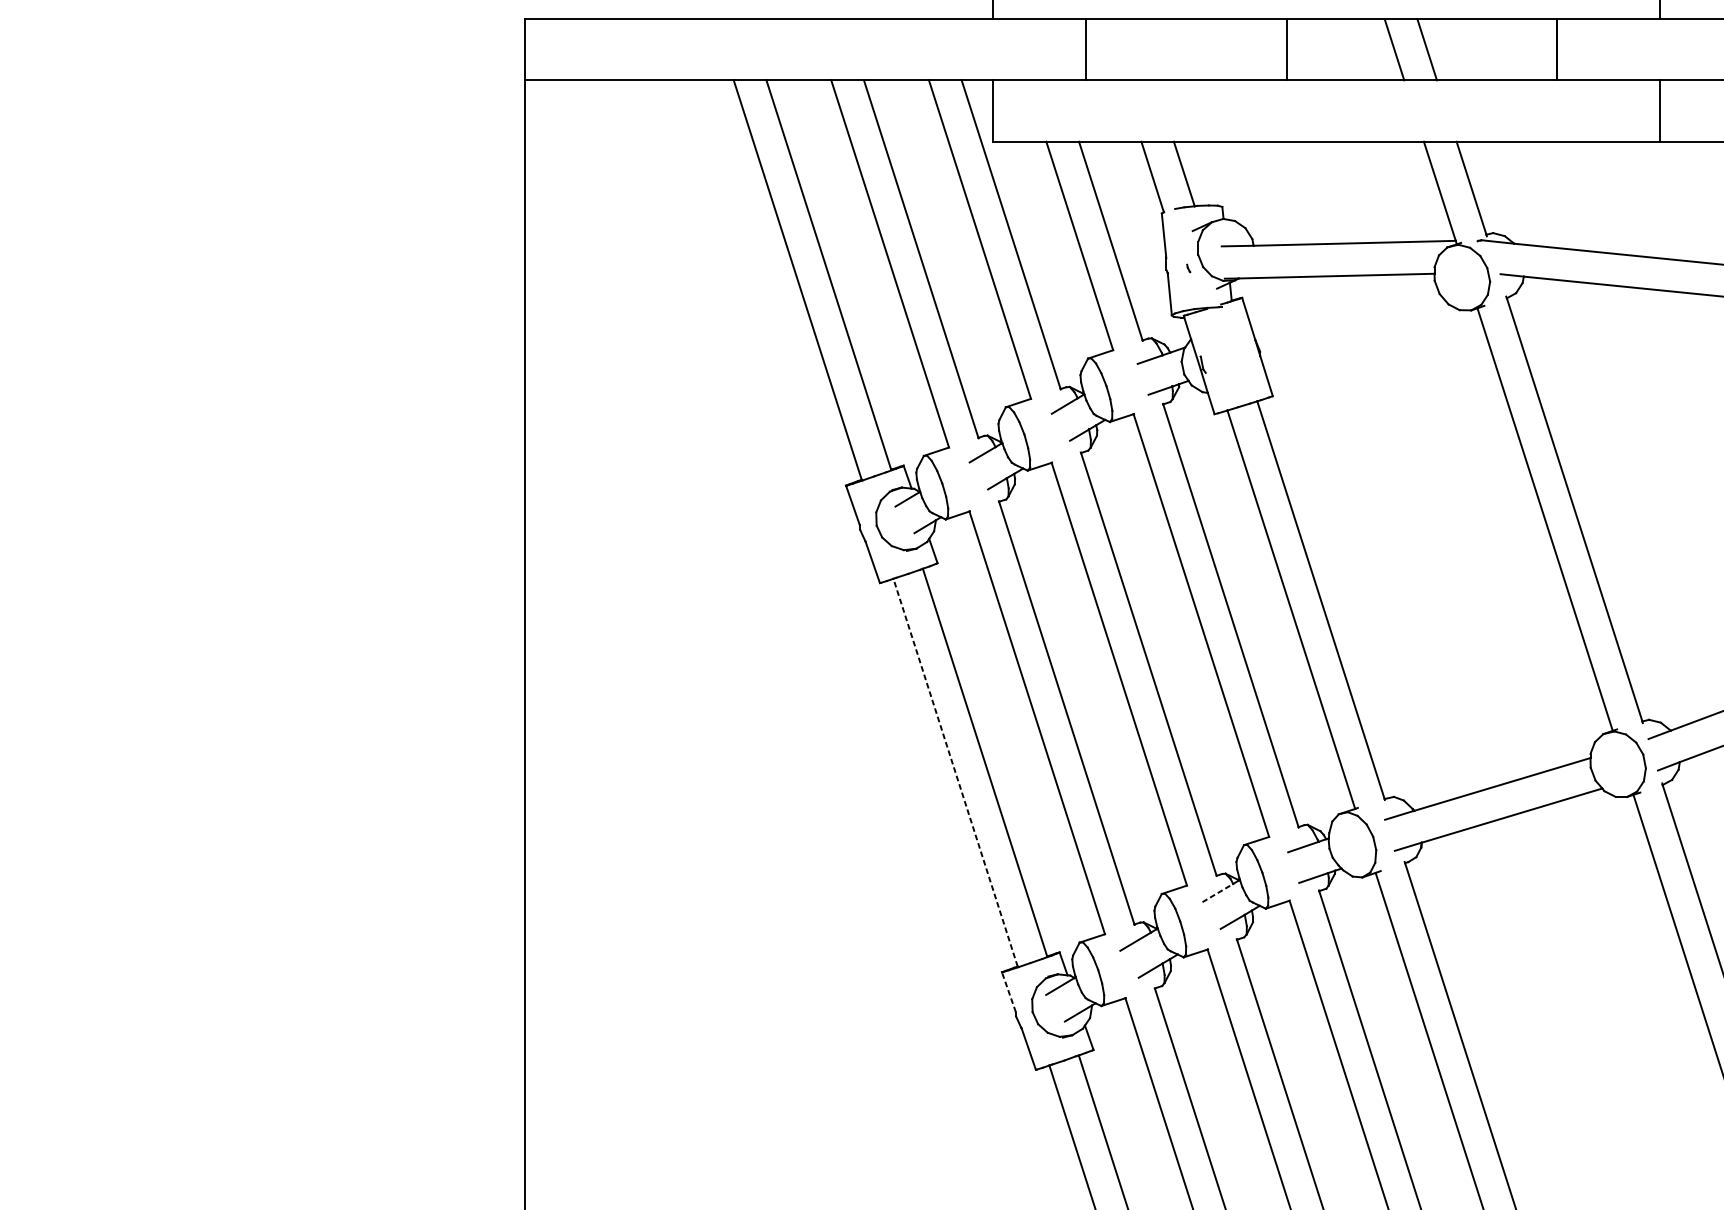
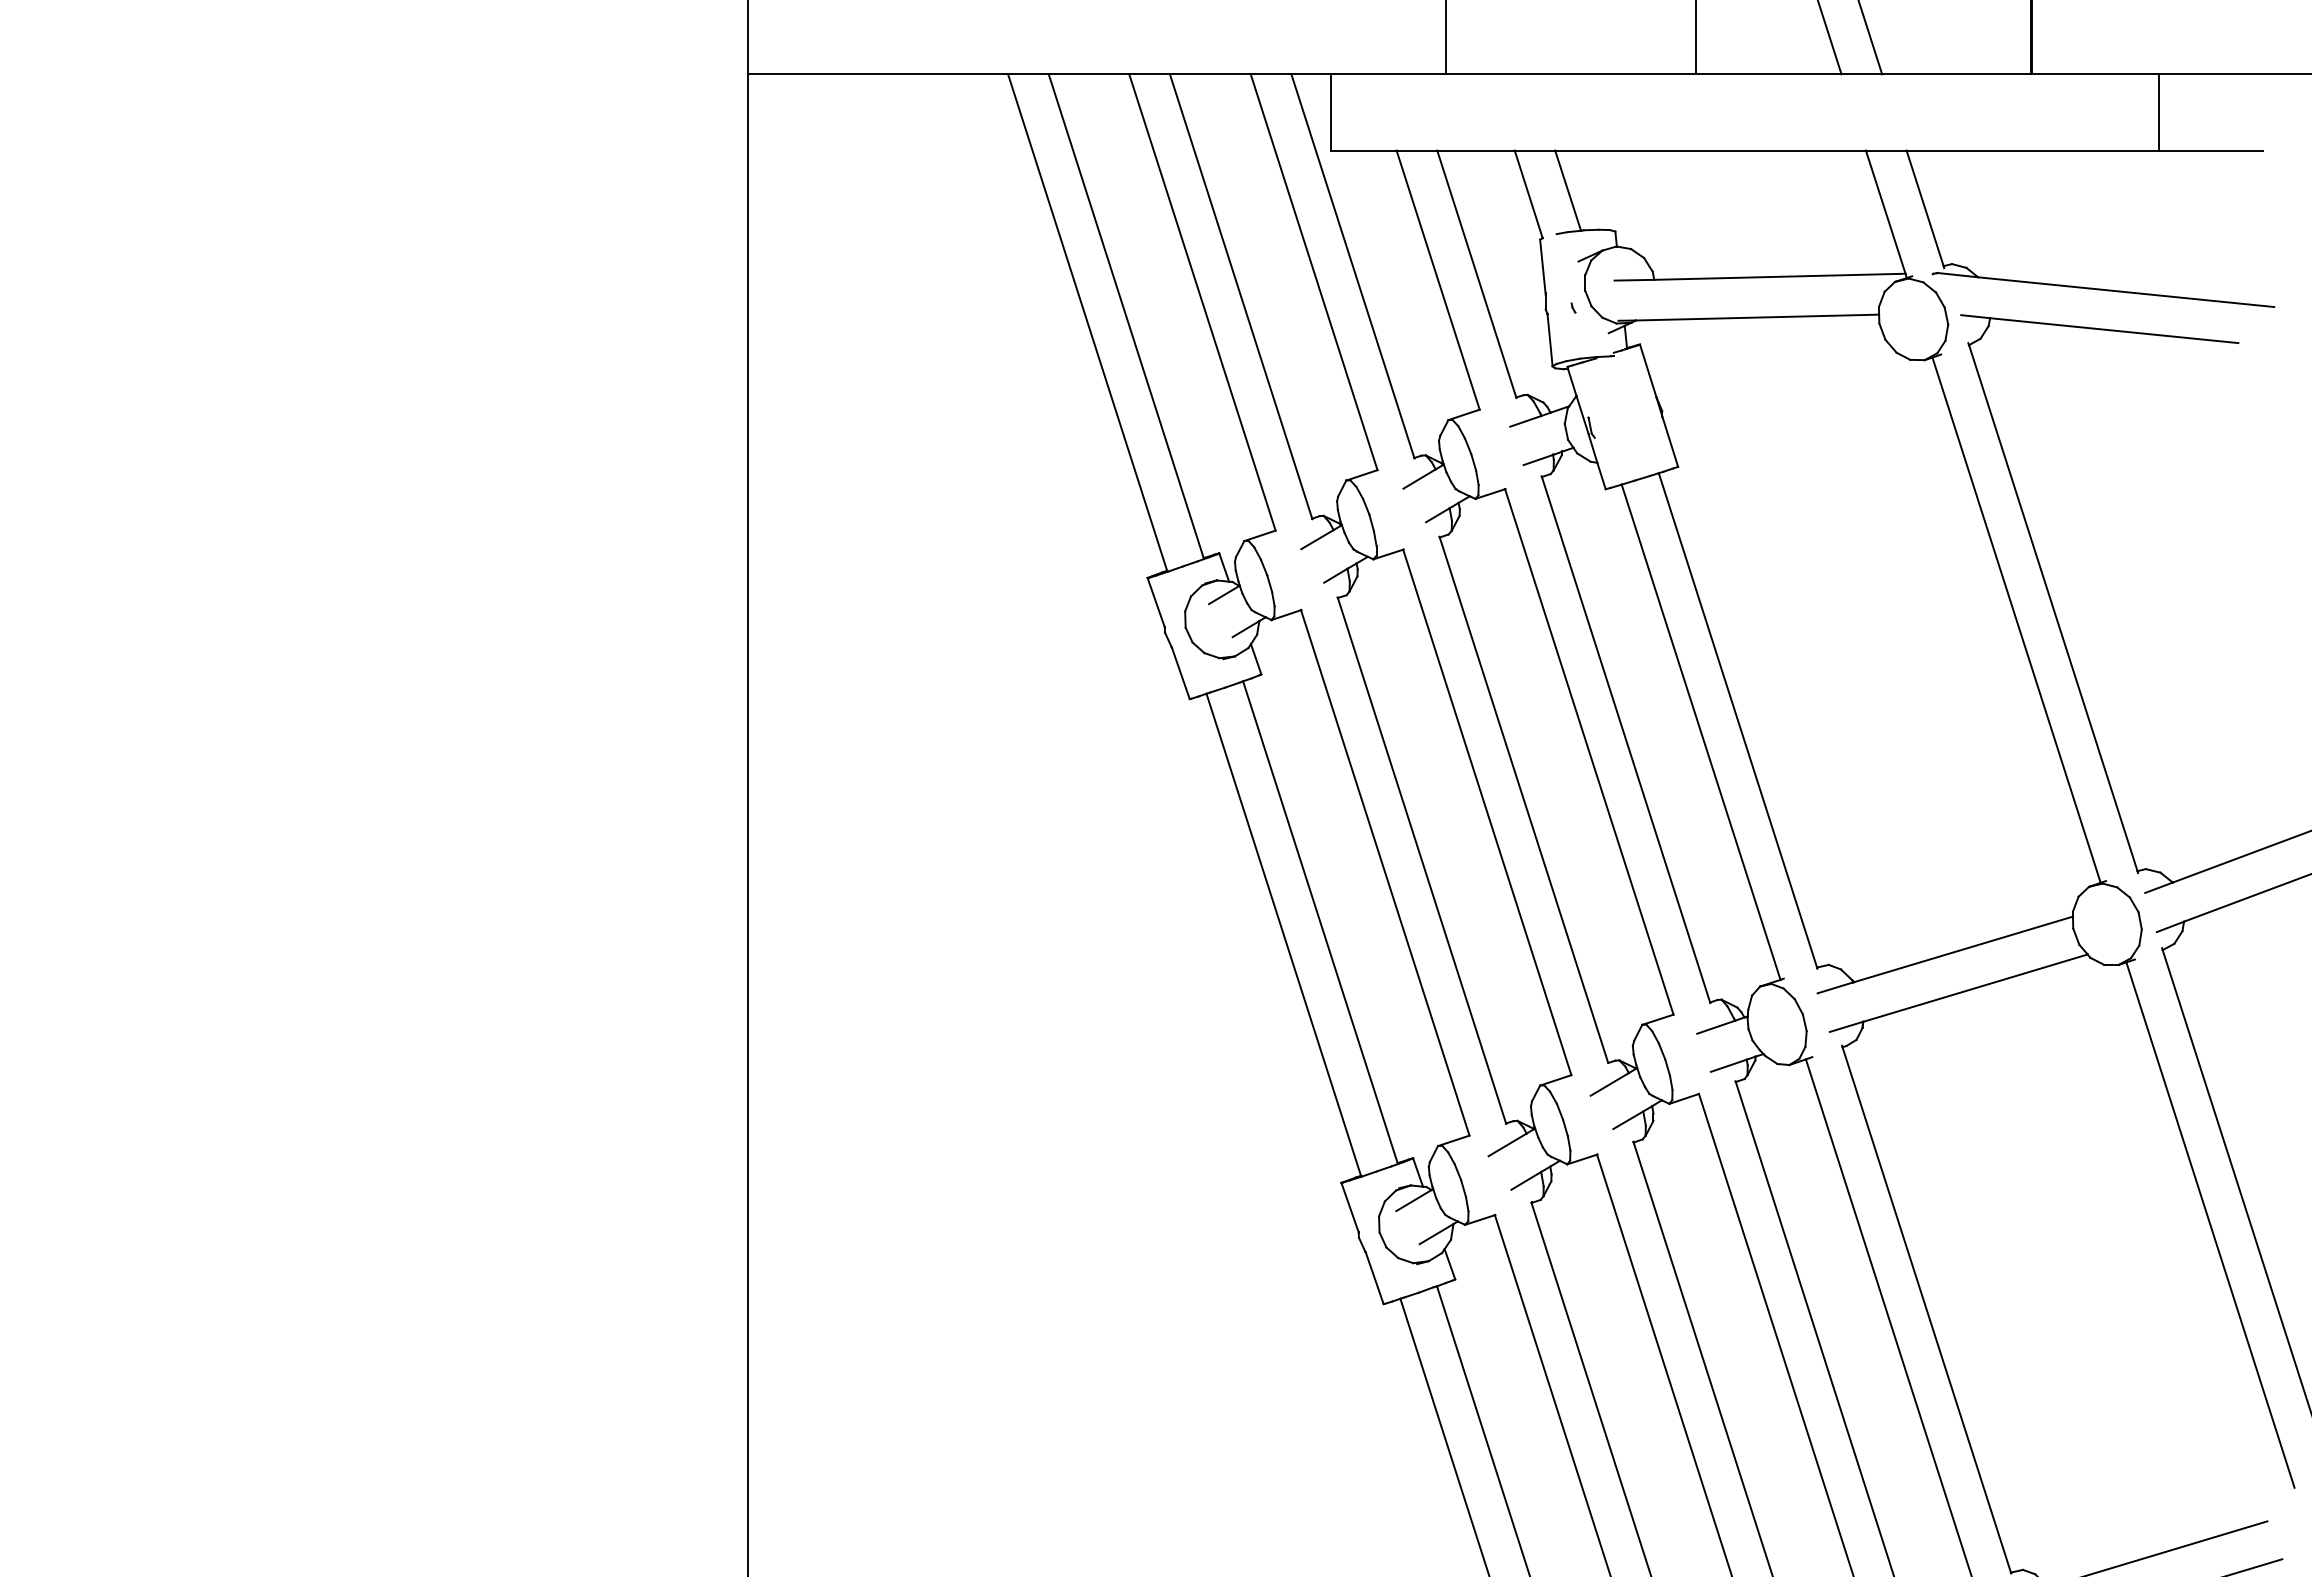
line: (955, 772) -> (1283, 934), dashed -> solid
line: (1218, 893) -> (1610, 1084), dashed -> solid
line: (1008, 992) -> (1349, 1207), dashed -> solid

